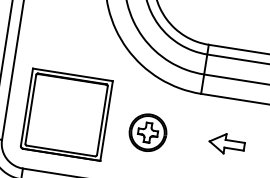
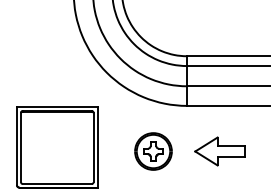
part: (148, 132) -> (153, 151), moved
part: (226, 143) -> (219, 151), size x1.43

